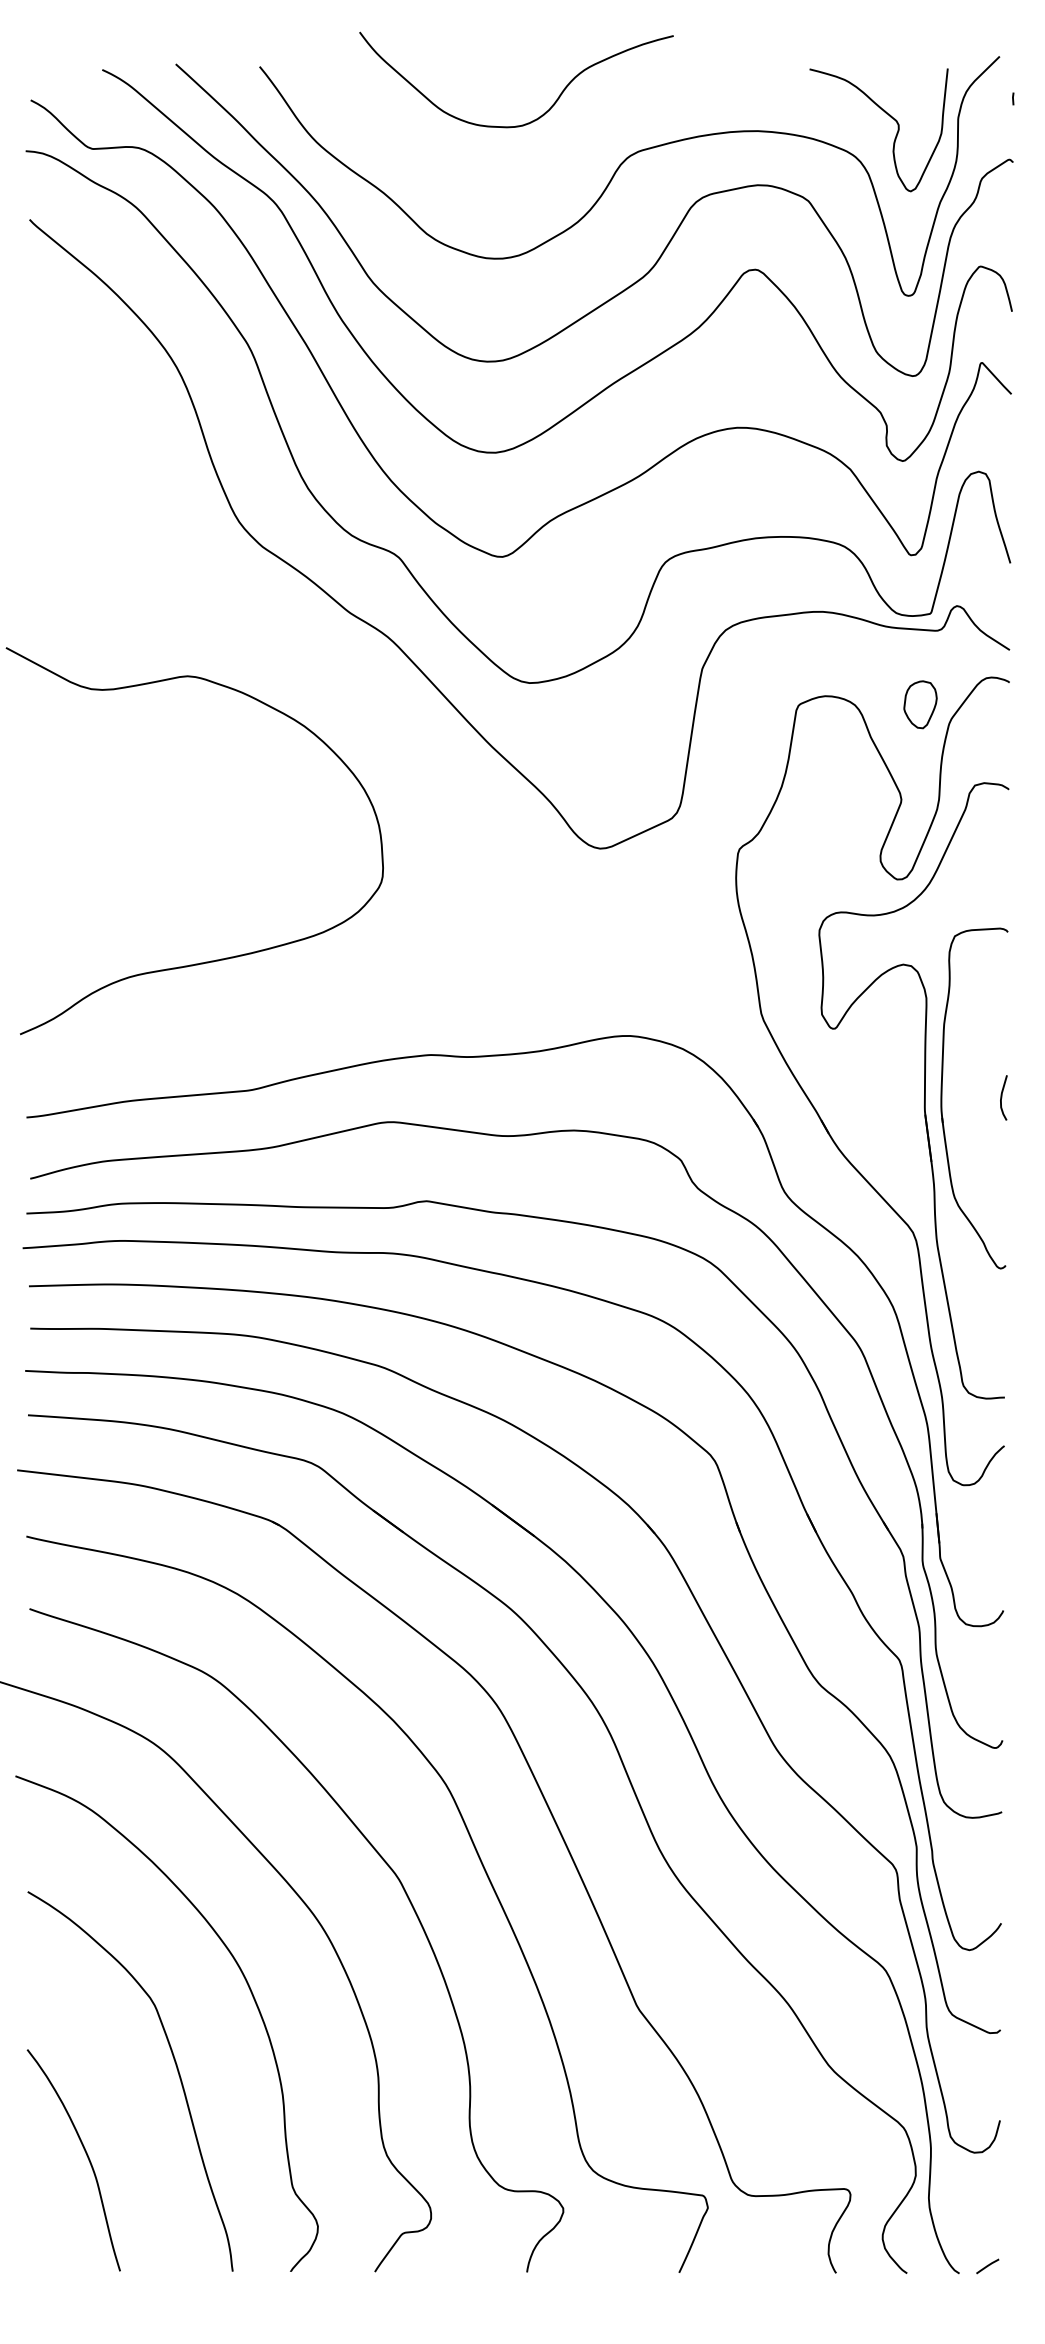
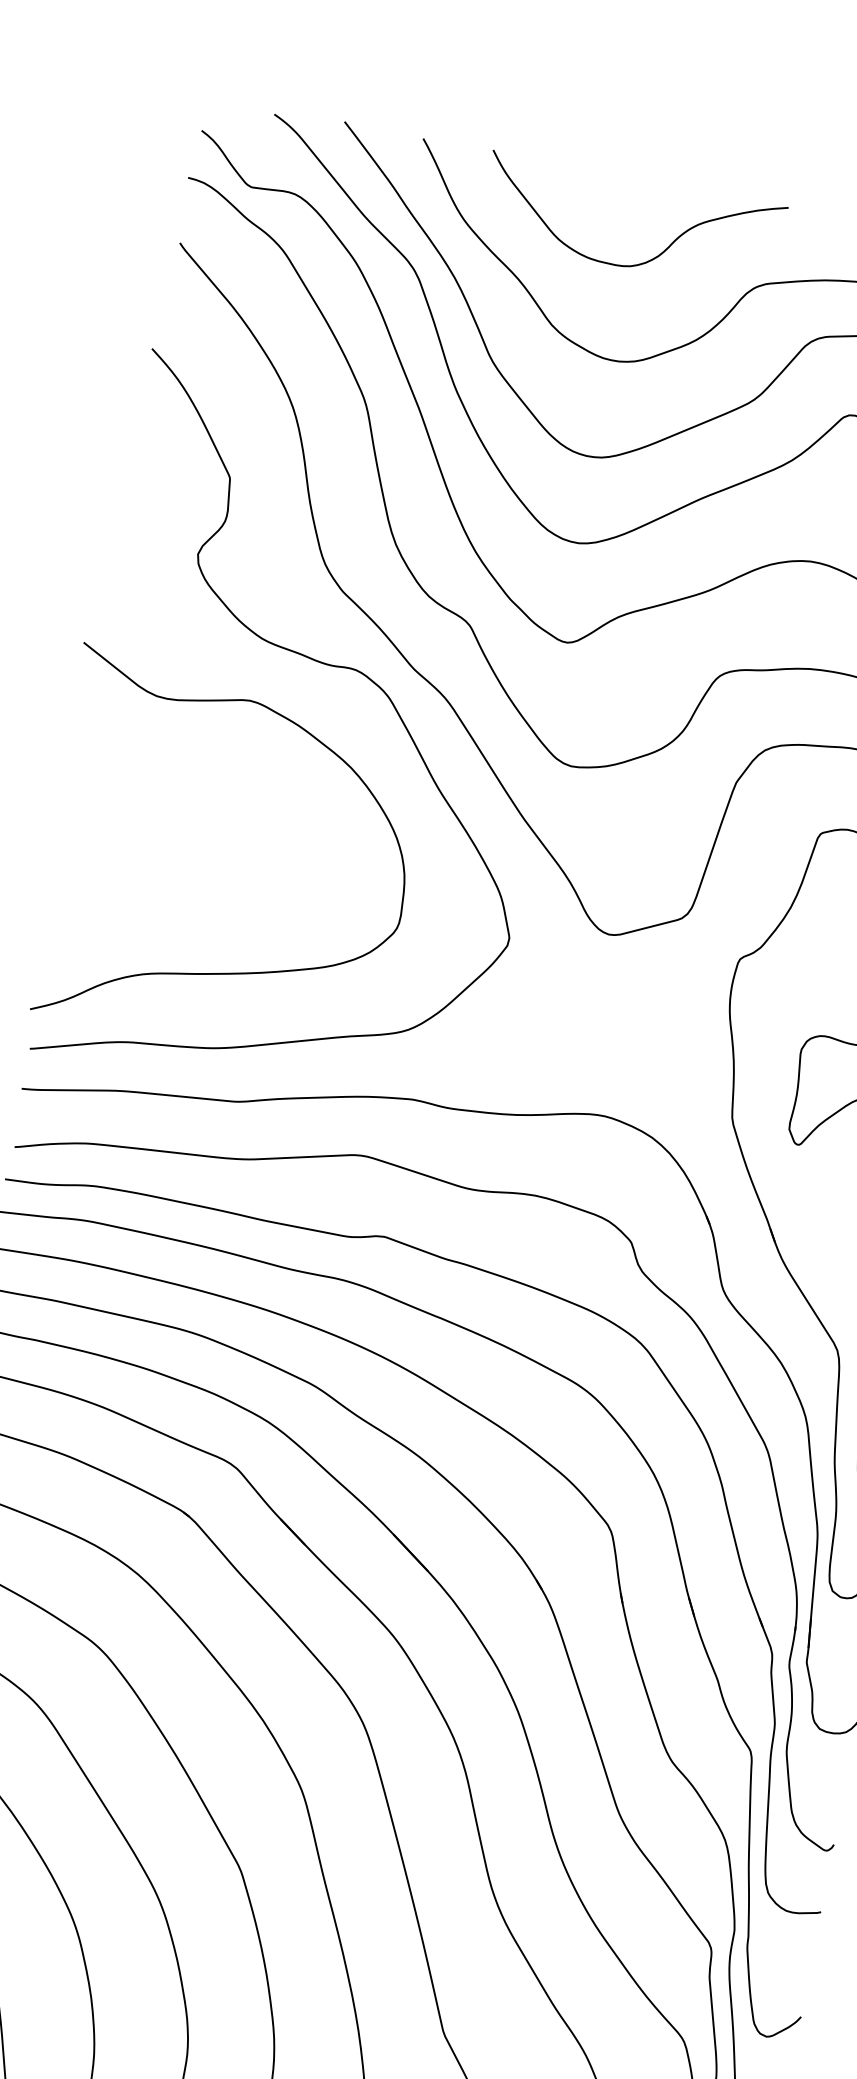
curve: (545, 111) -> (654, 256), moved
curve: (259, 625) -> (326, 665), added

